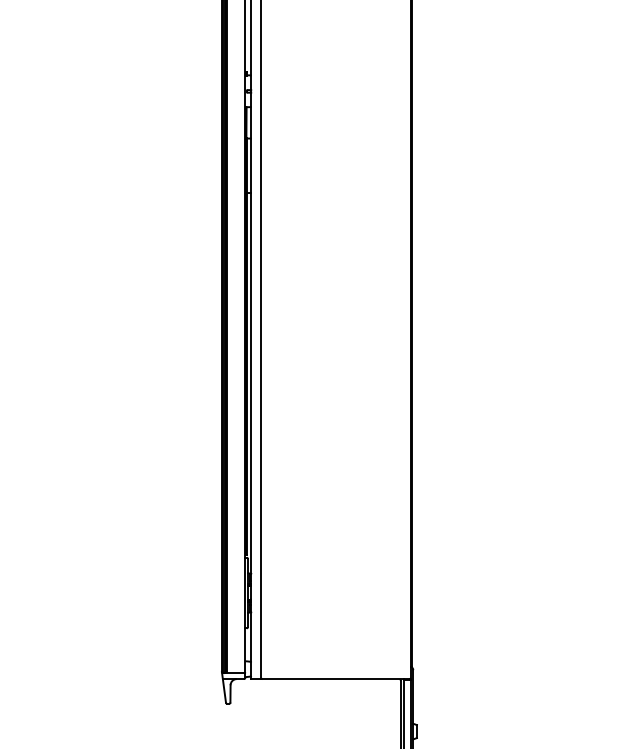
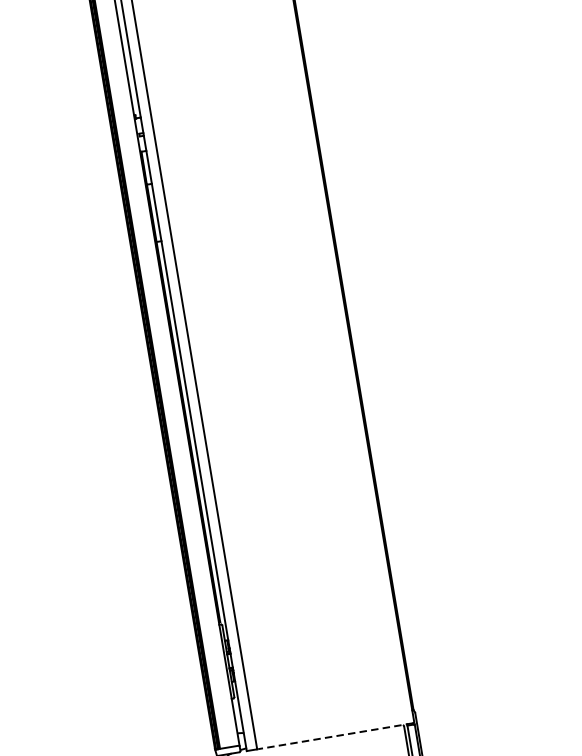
line: (336, 679) -> (336, 736), solid -> dashed

